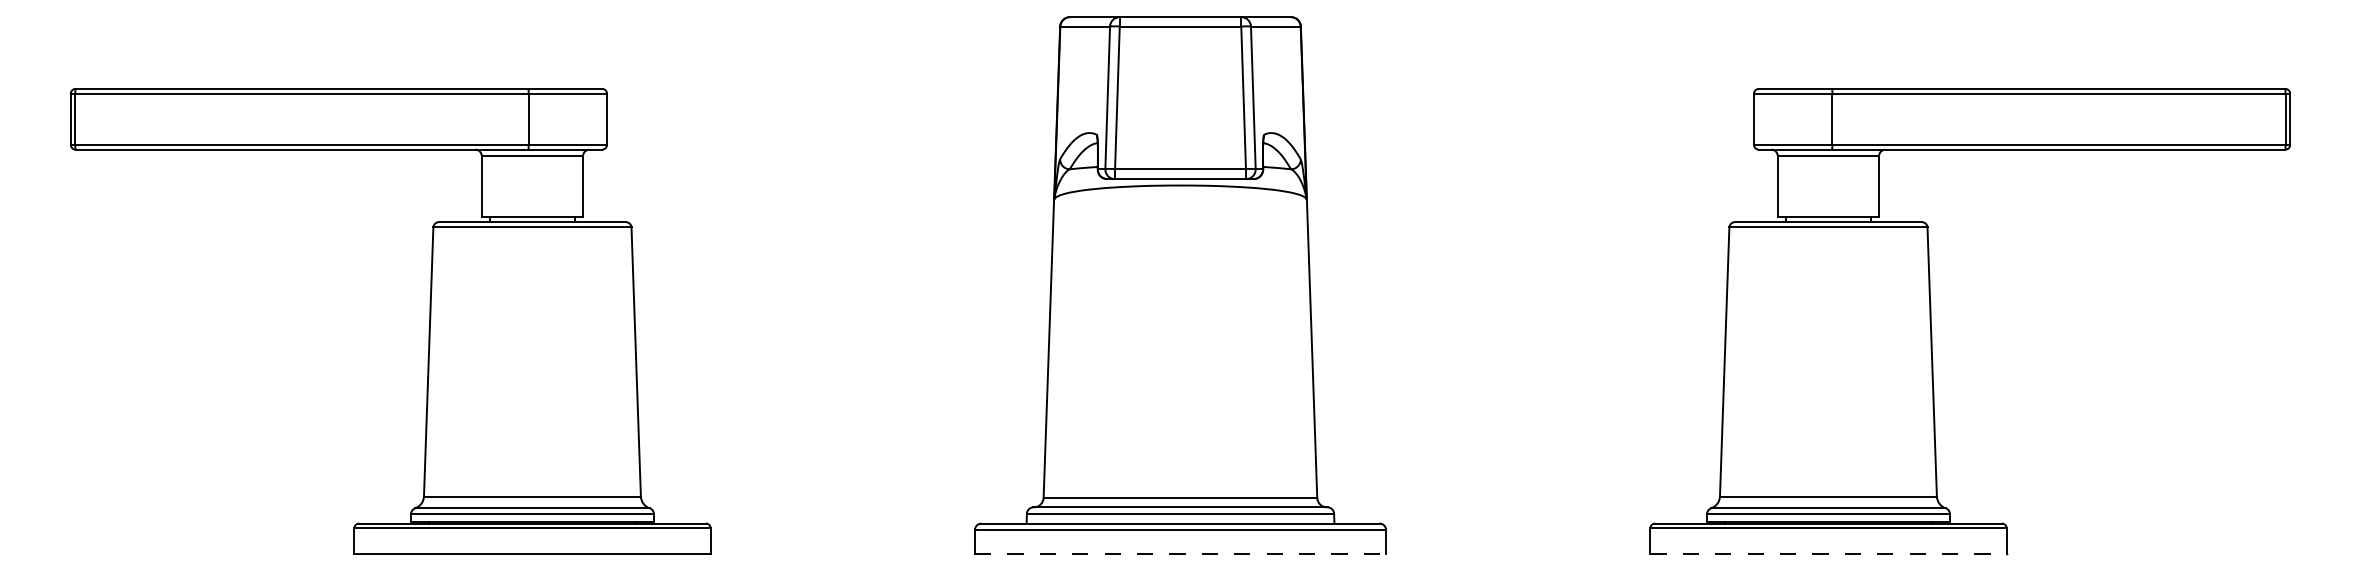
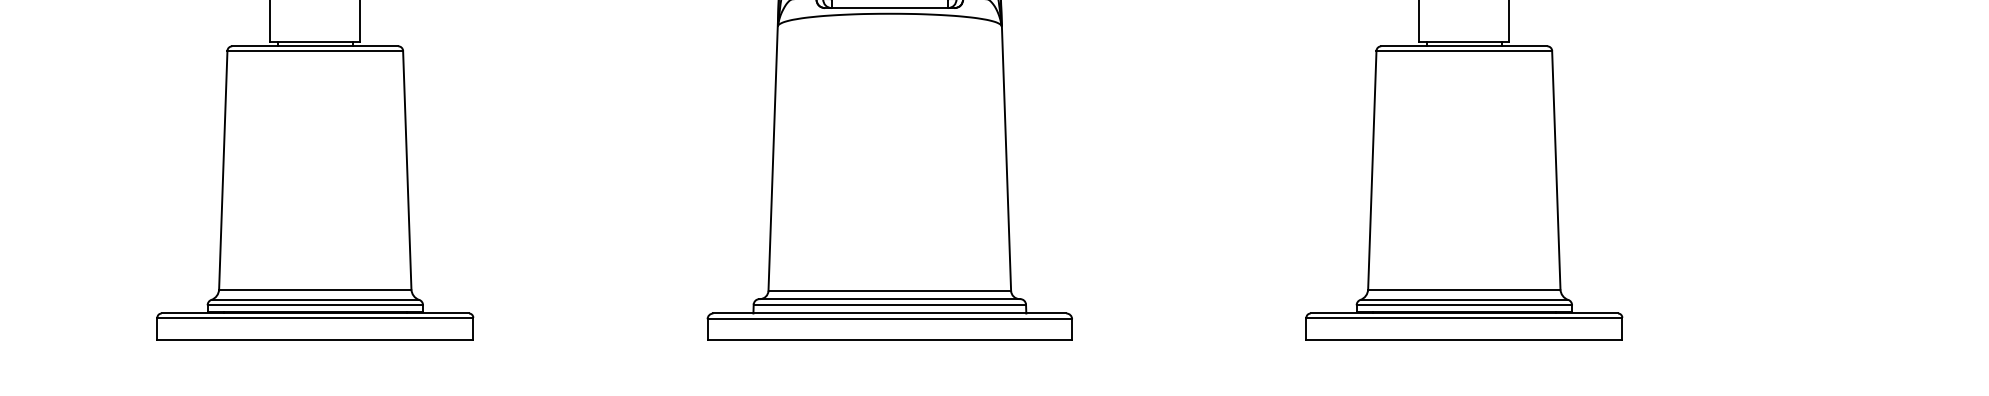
line: (1180, 553) -> (889, 340), dashed -> solid
line: (1829, 553) -> (1465, 340), dashed -> solid

